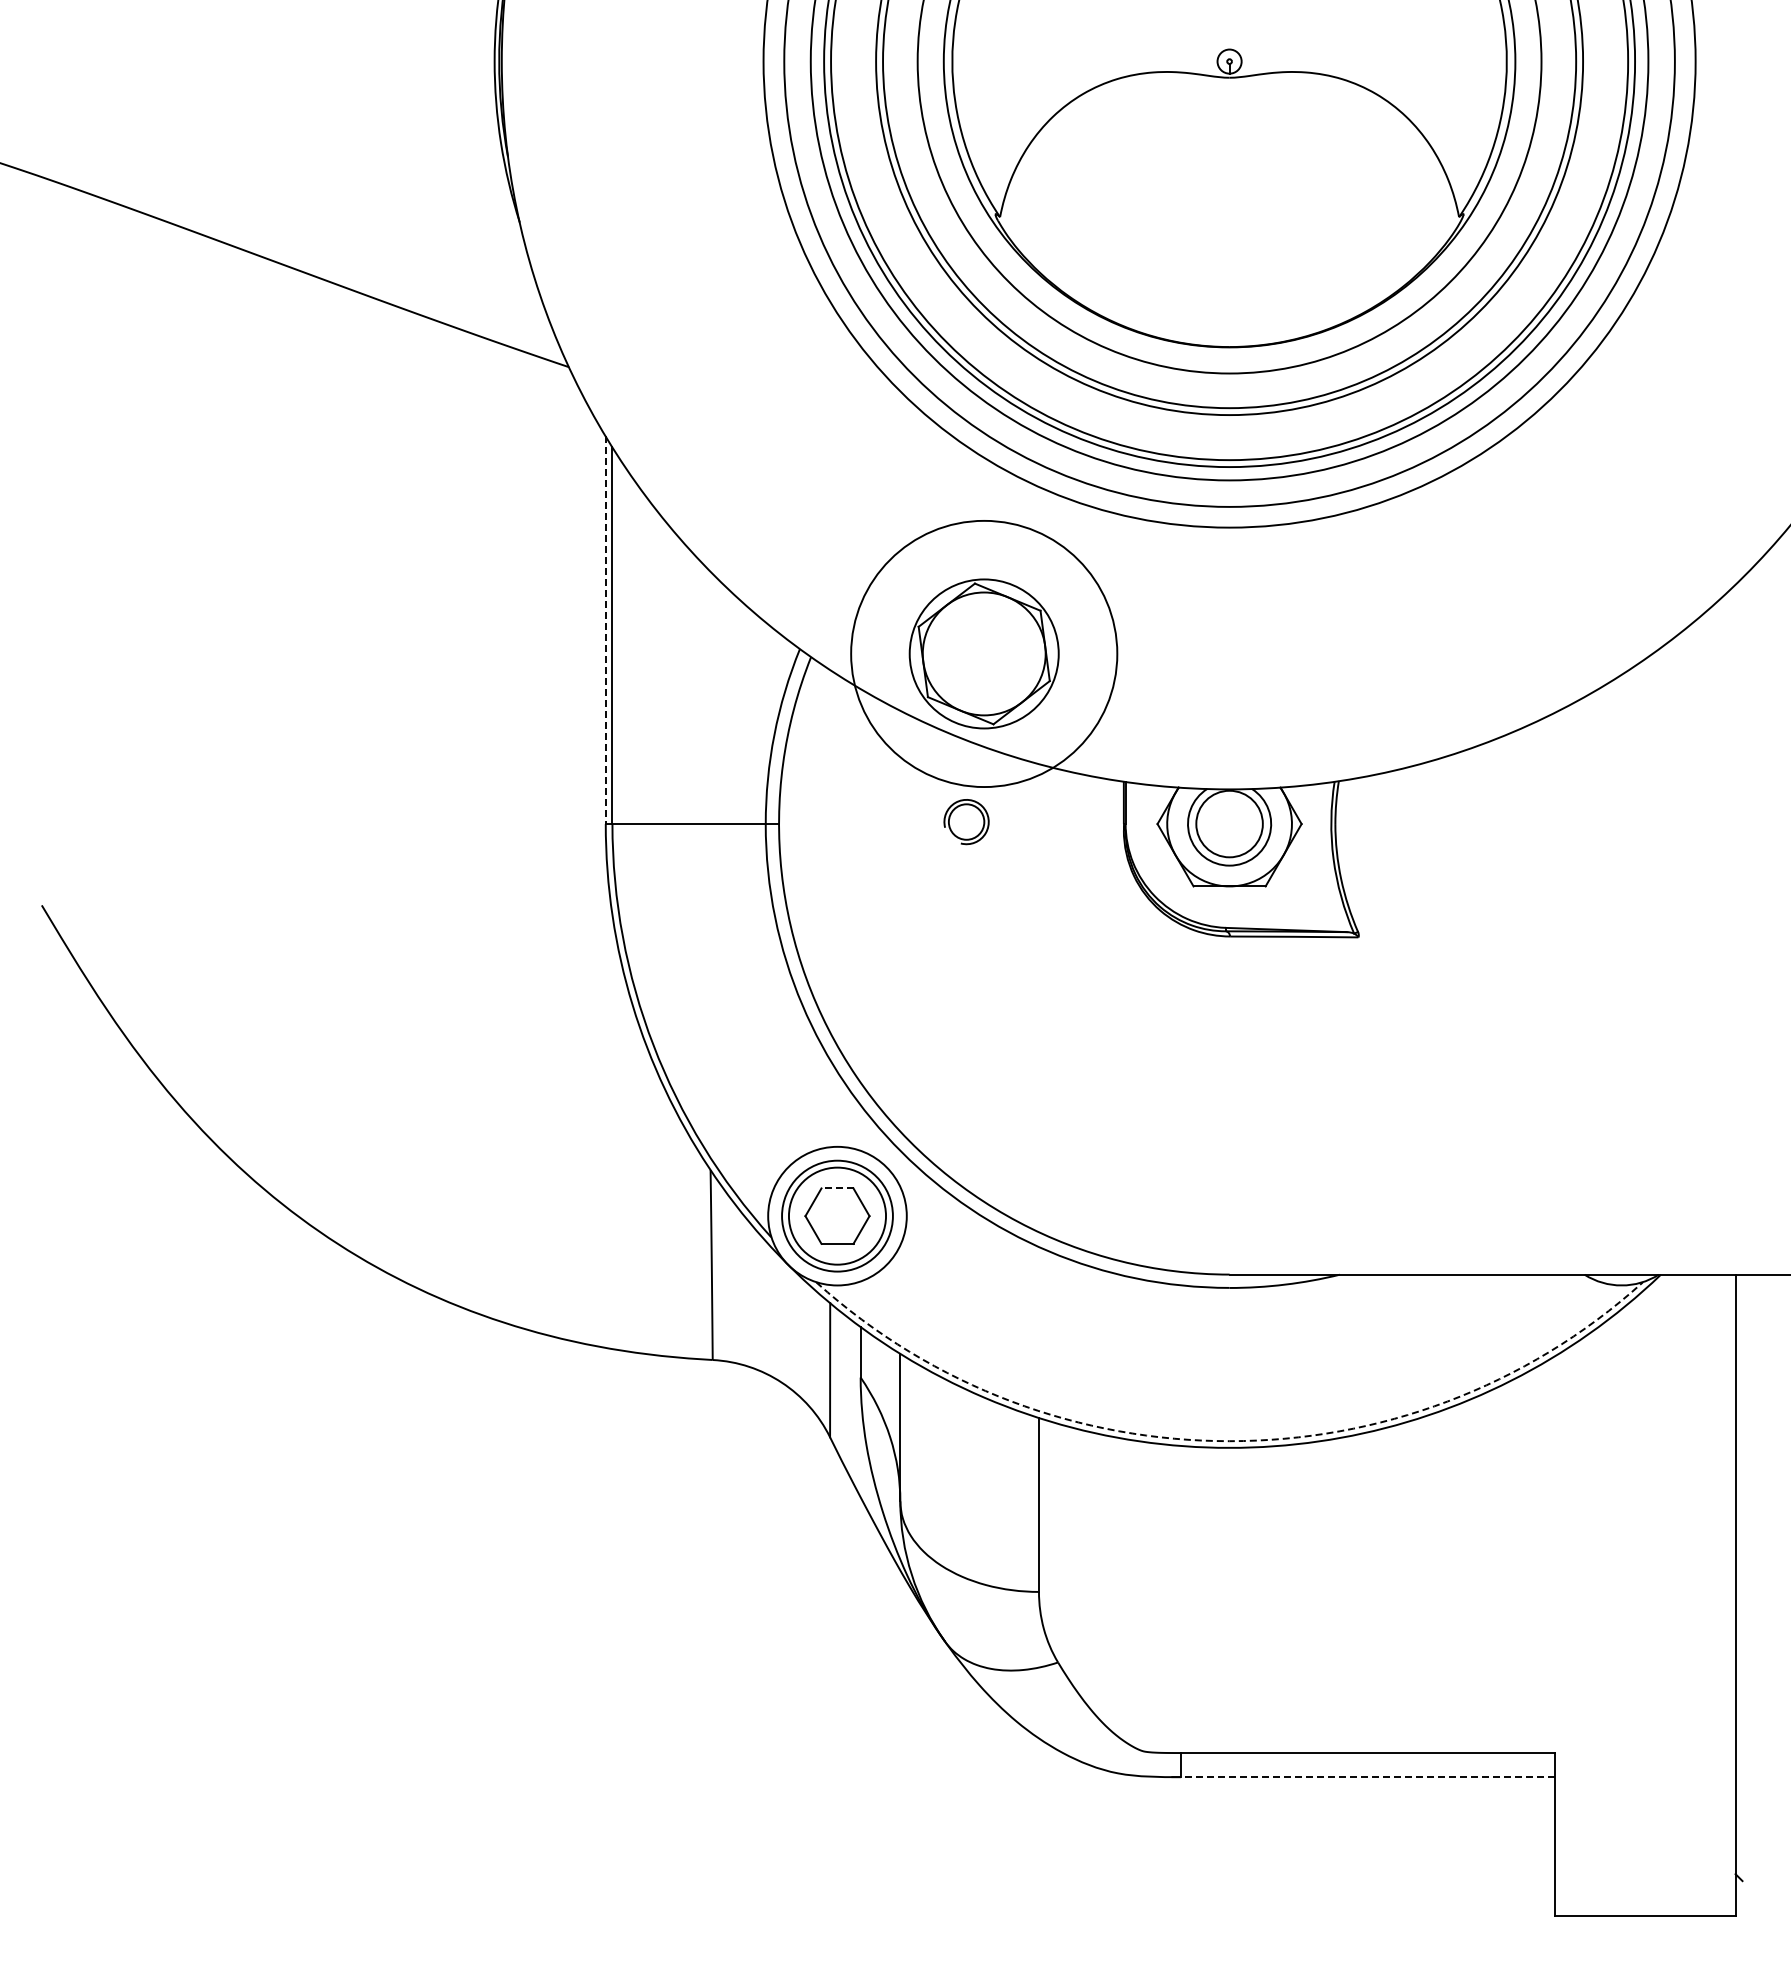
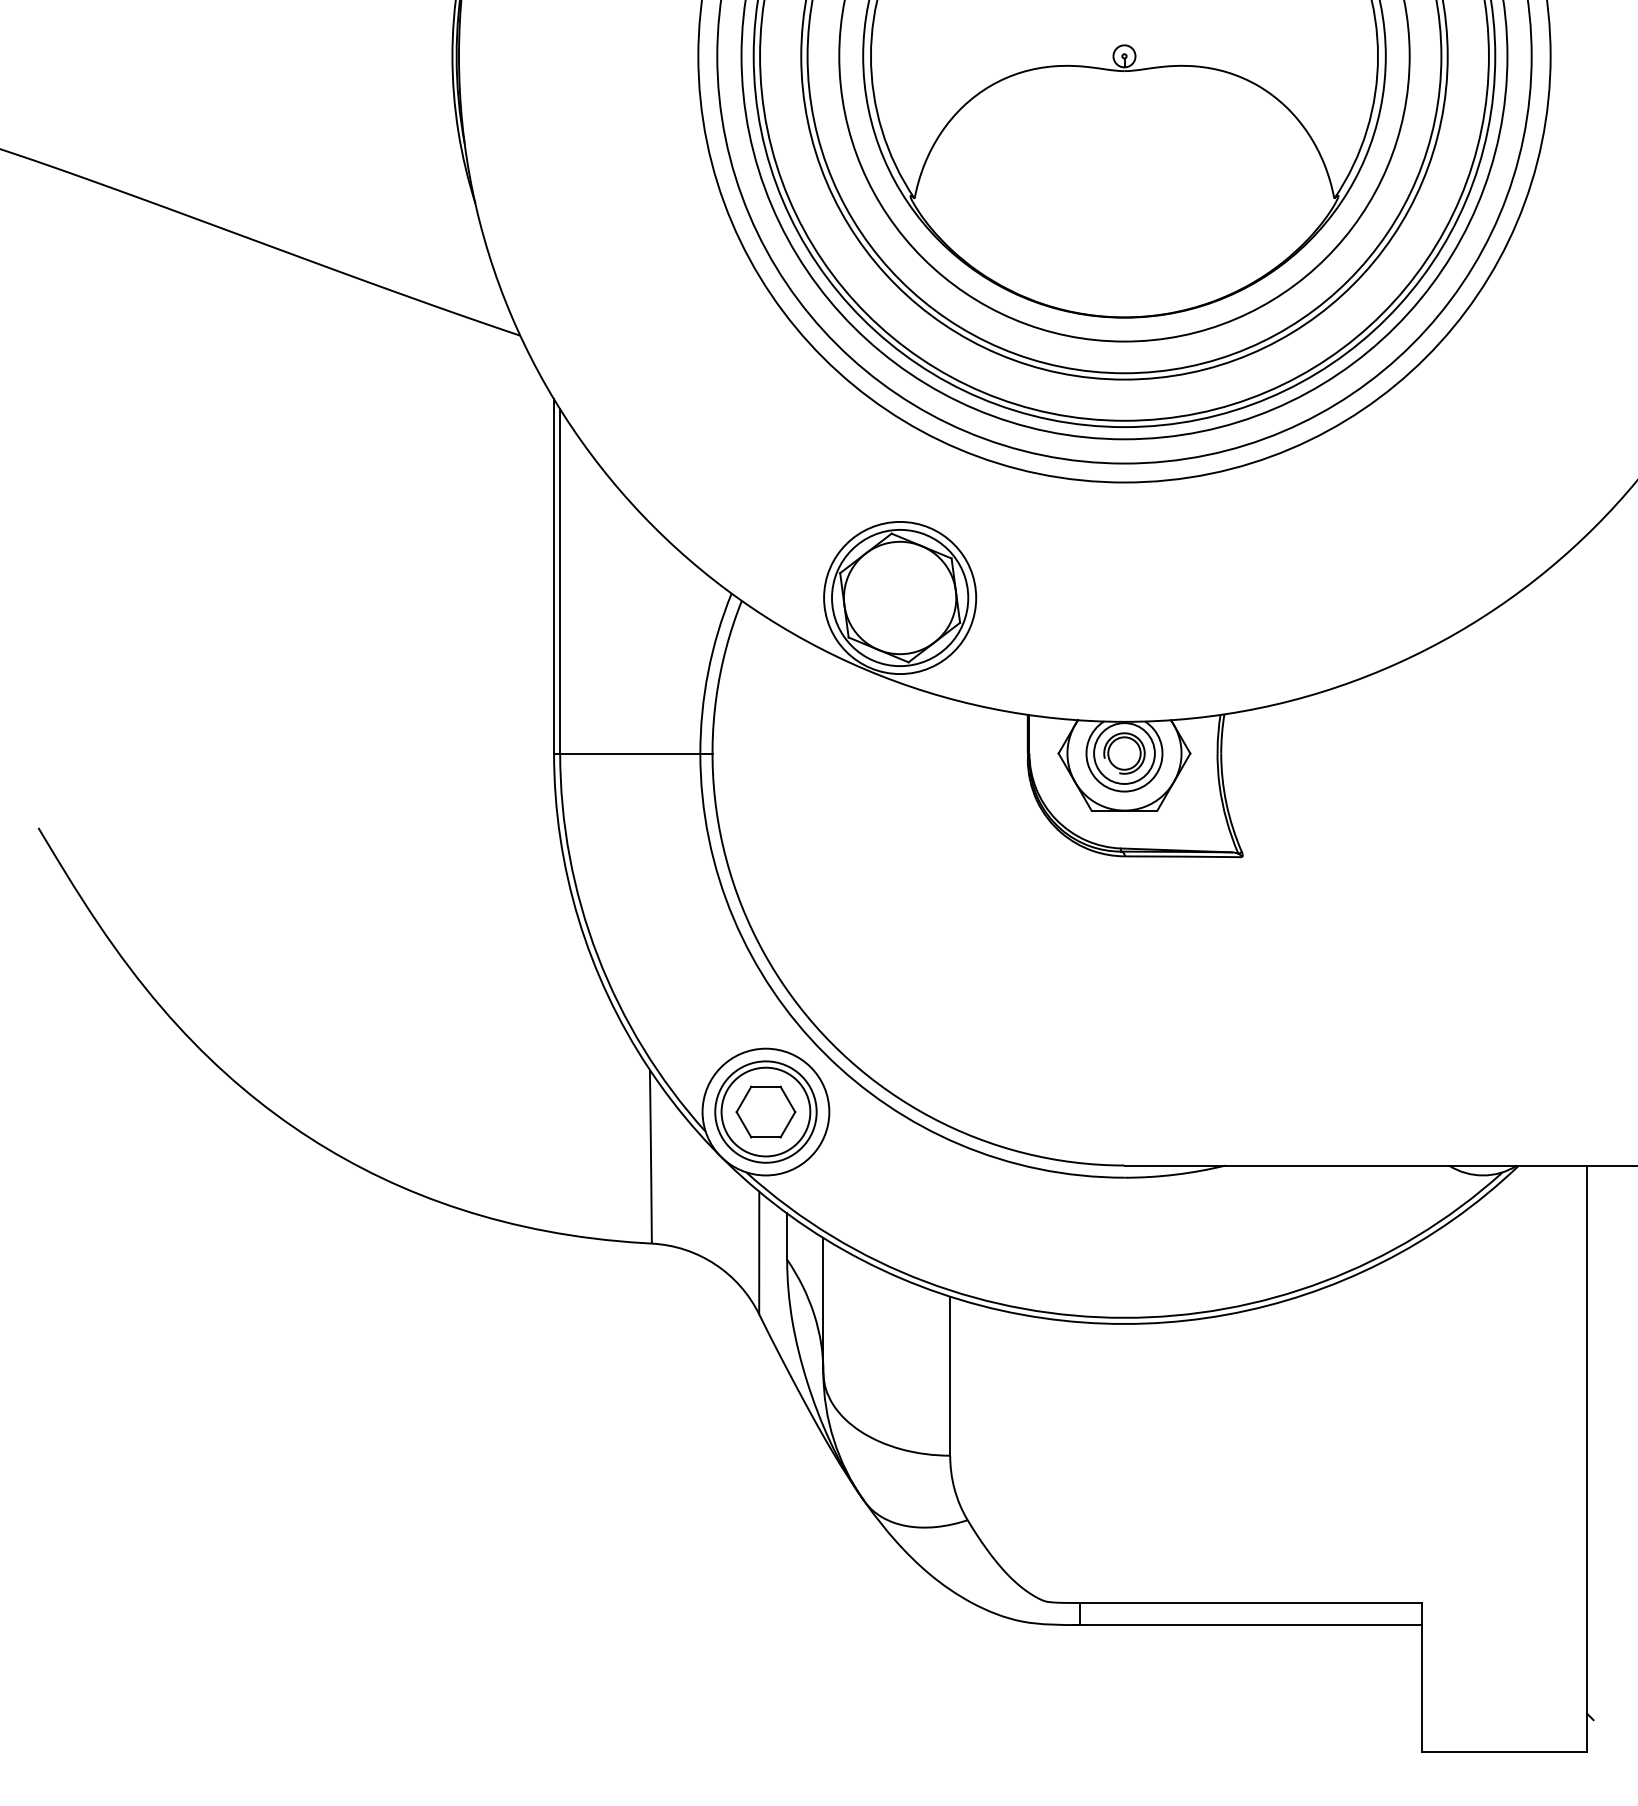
line: (605, 630) -> (553, 576), dashed -> solid
circle: (984, 653) -> (900, 597), size x0.62
part: (966, 822) -> (1124, 753), moved
line: (837, 1188) -> (765, 1086), dashed -> solid
arc: (1229, 1441) -> (1124, 1318), dashed -> solid
line: (1367, 1777) -> (1250, 1625), dashed -> solid

